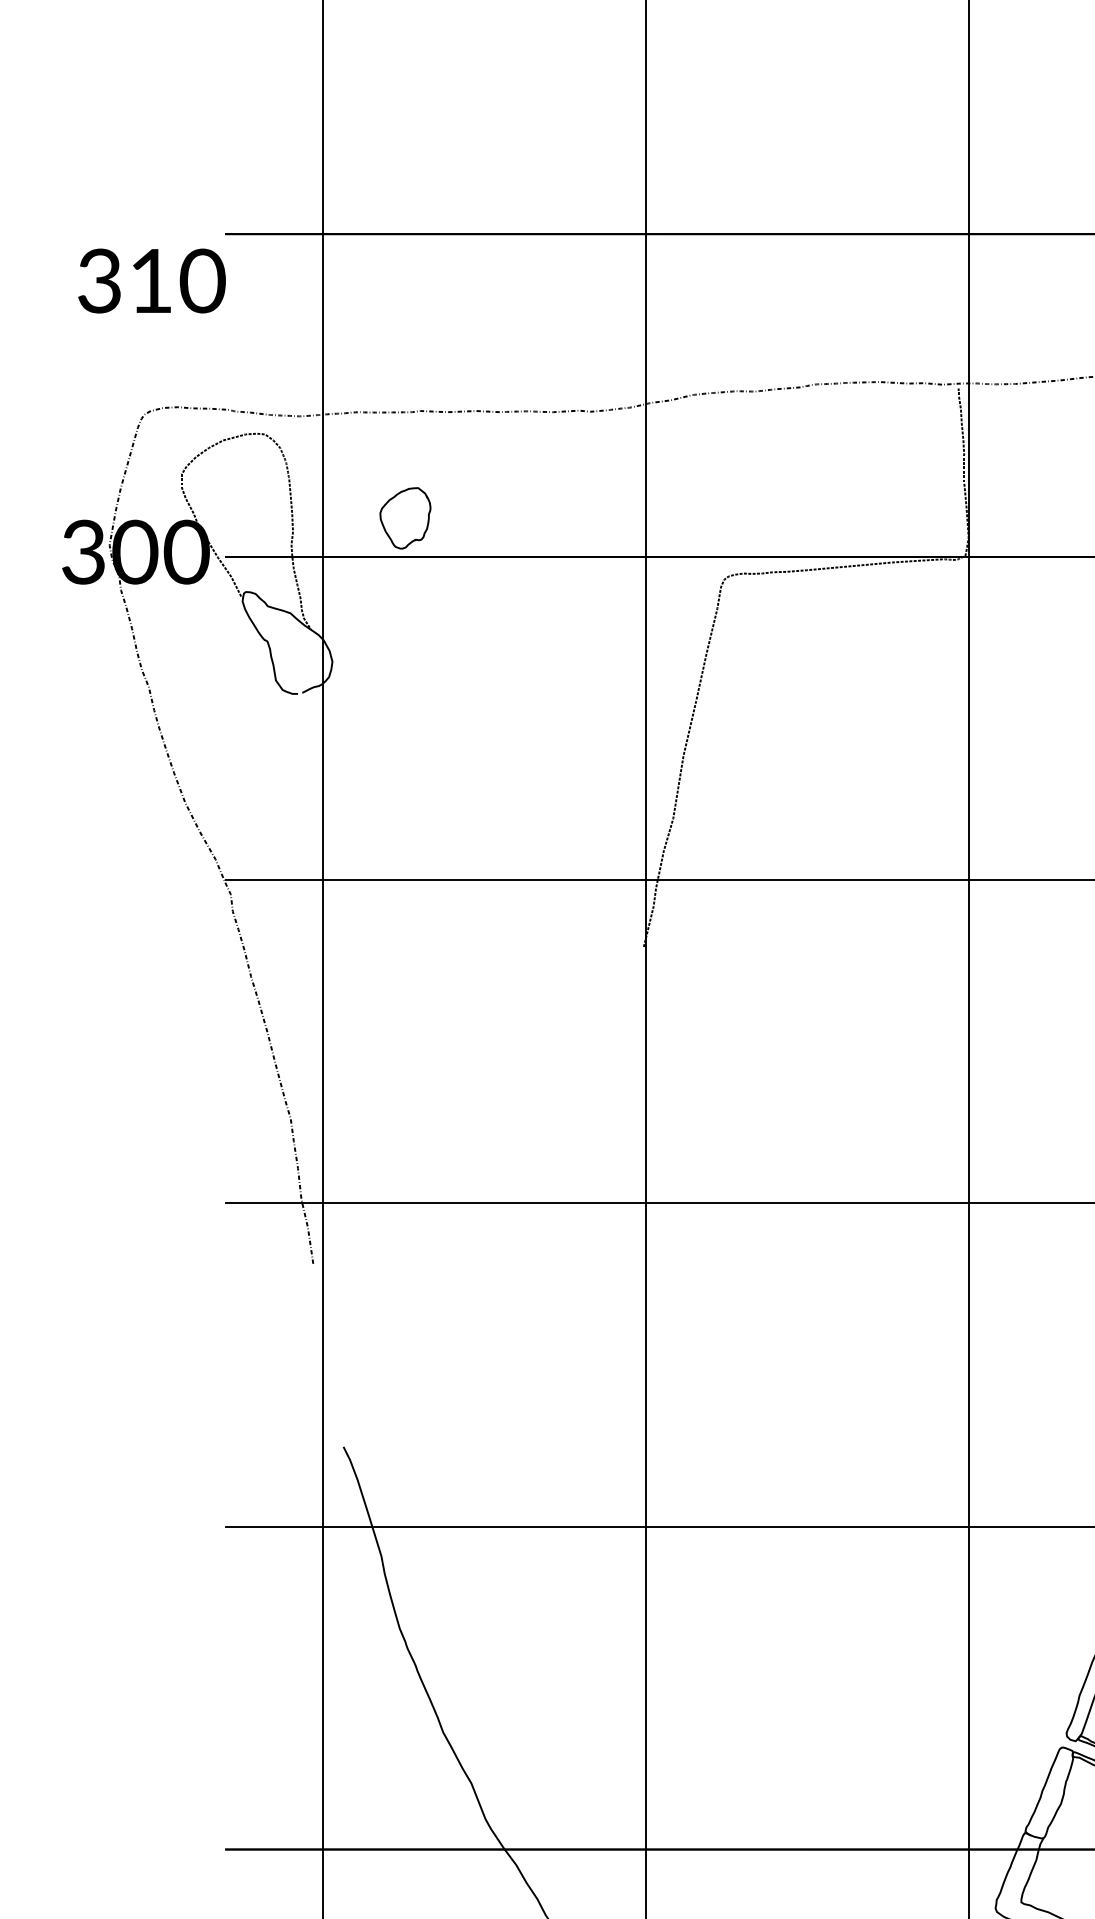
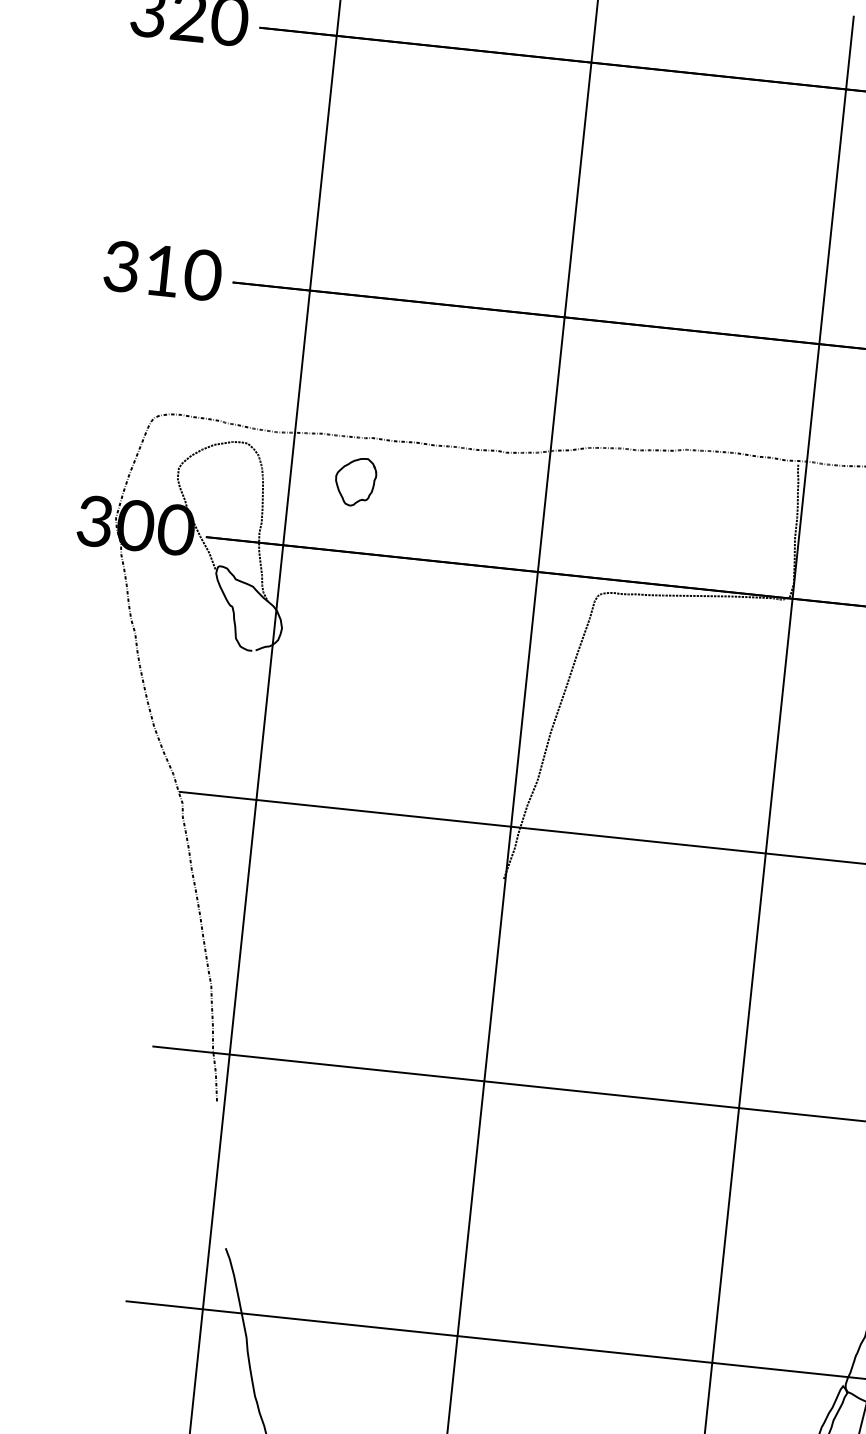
text: (151, 280) -> (162, 270), moved
part: (405, 518) -> (355, 482), moved

